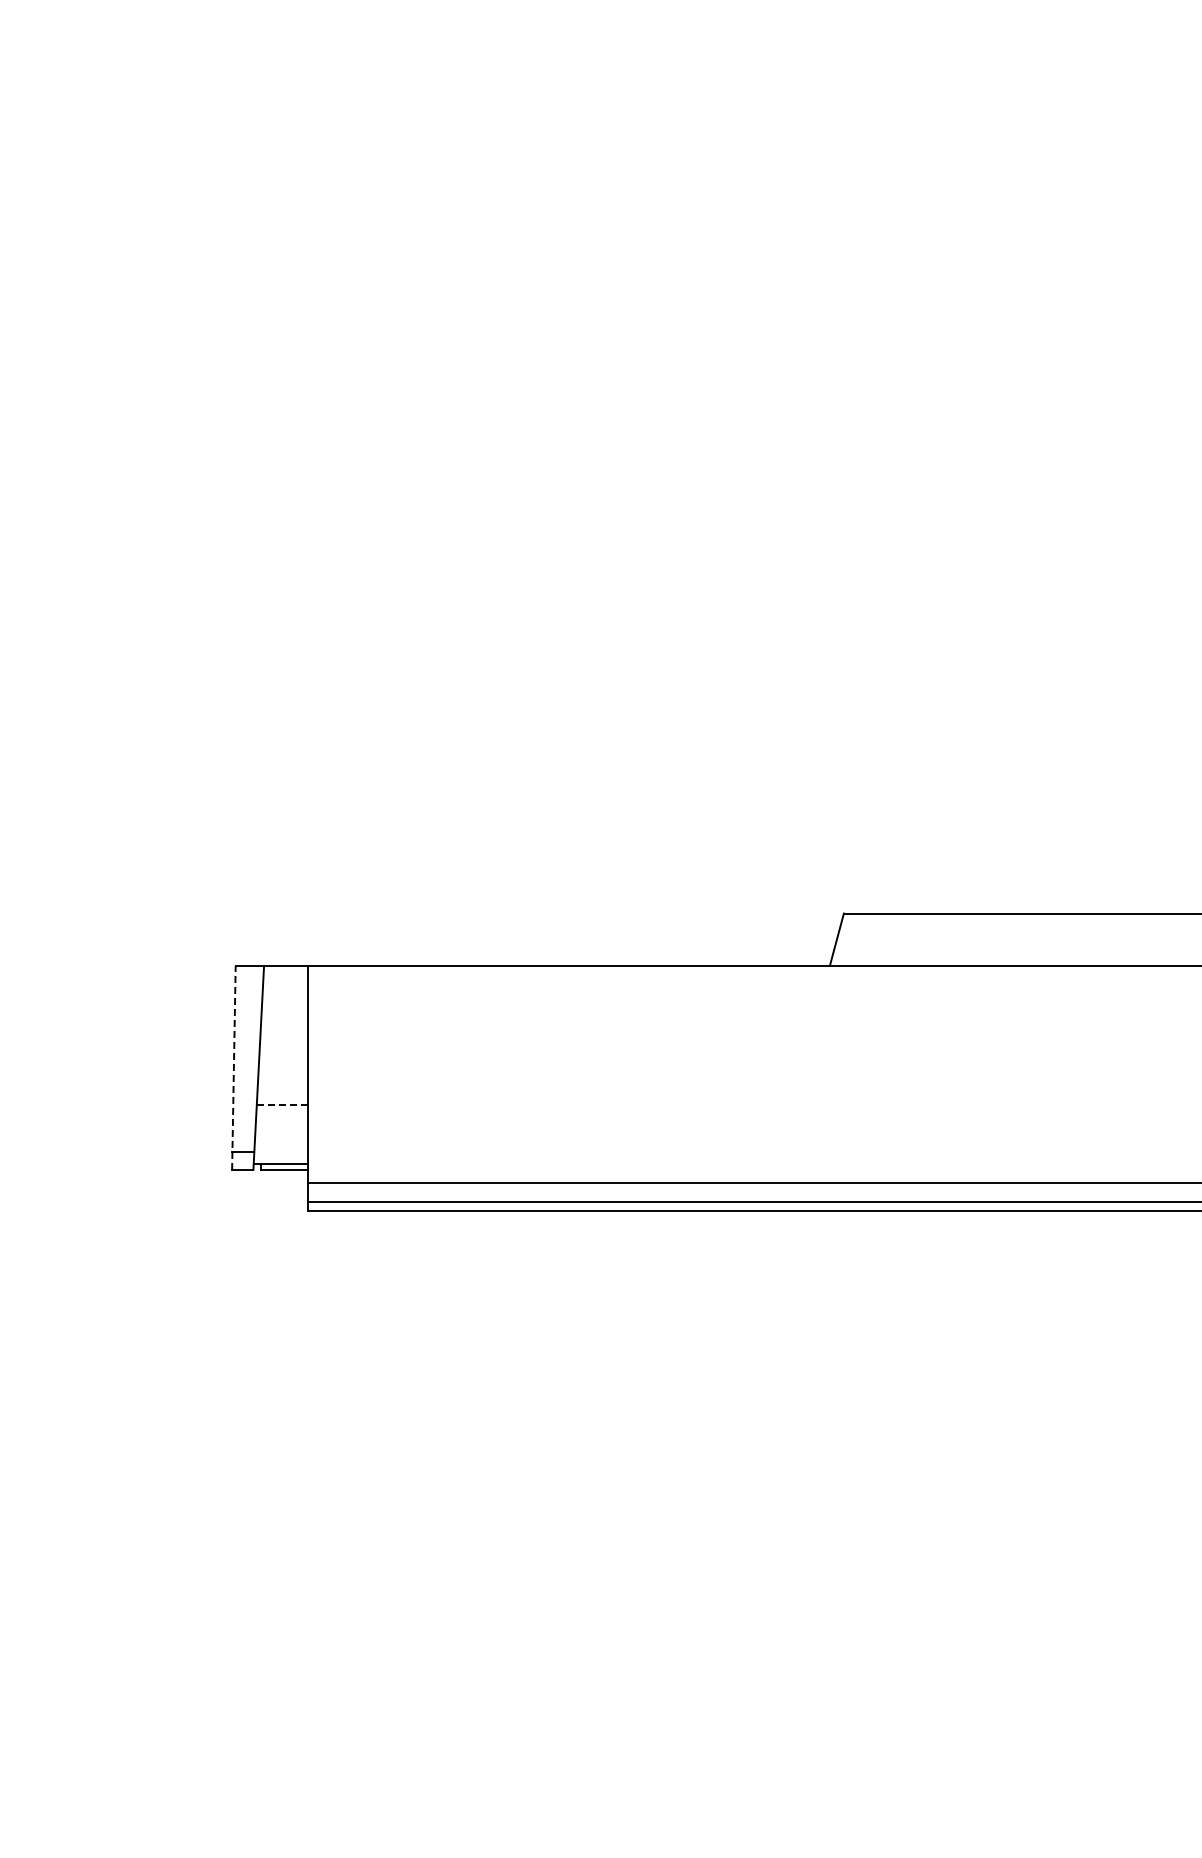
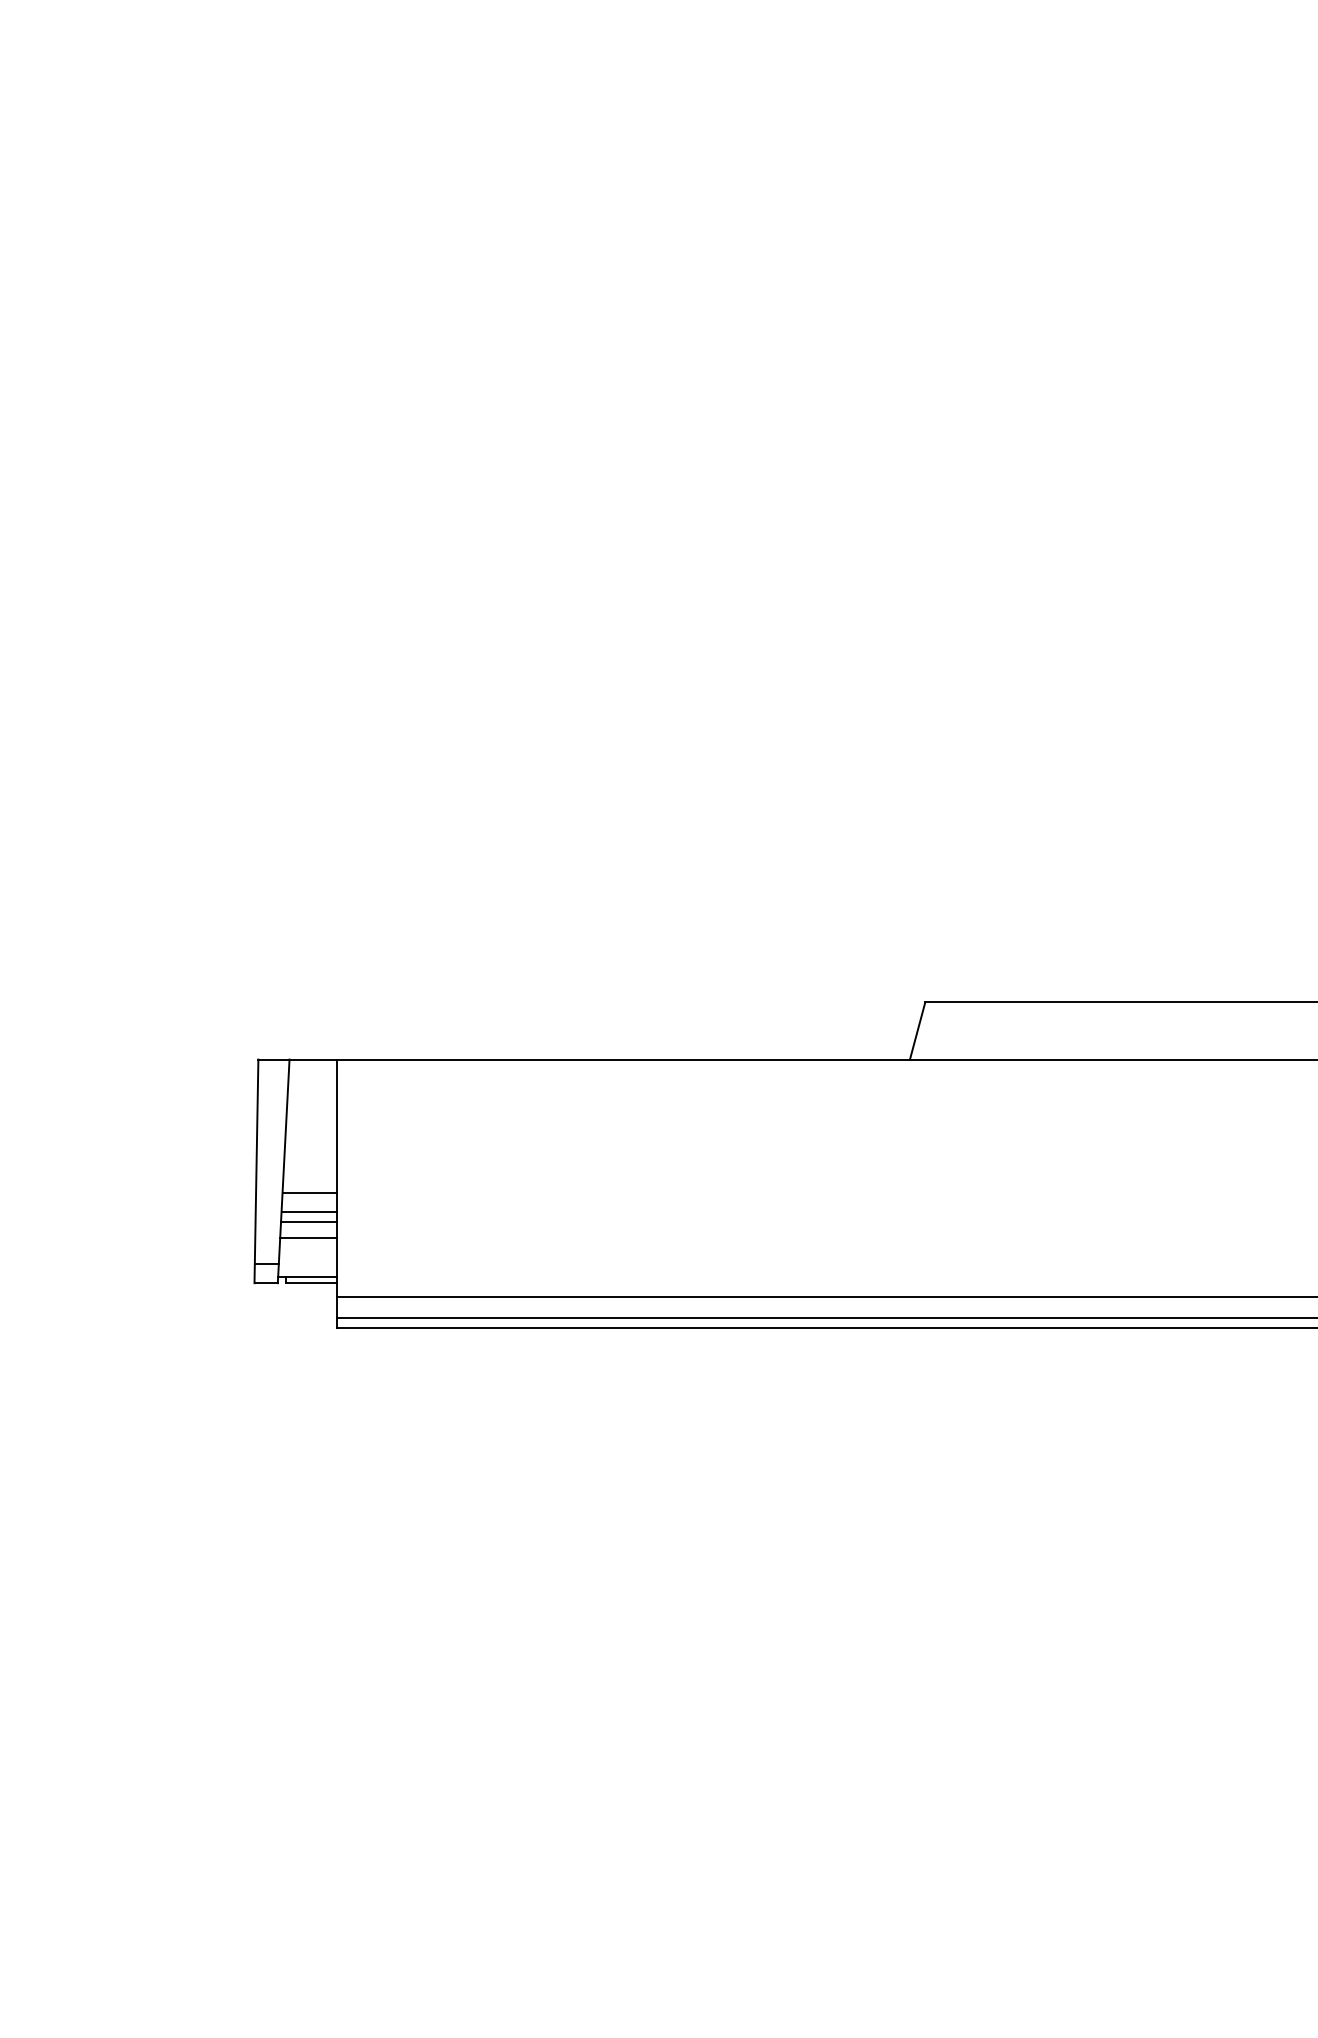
line: (233, 1067) -> (255, 1170), dashed -> solid
line: (282, 1087) -> (309, 1192), added
line: (281, 1105) -> (308, 1212), dashed -> solid
line: (281, 1114) -> (308, 1222), added
line: (281, 1128) -> (308, 1237), added

